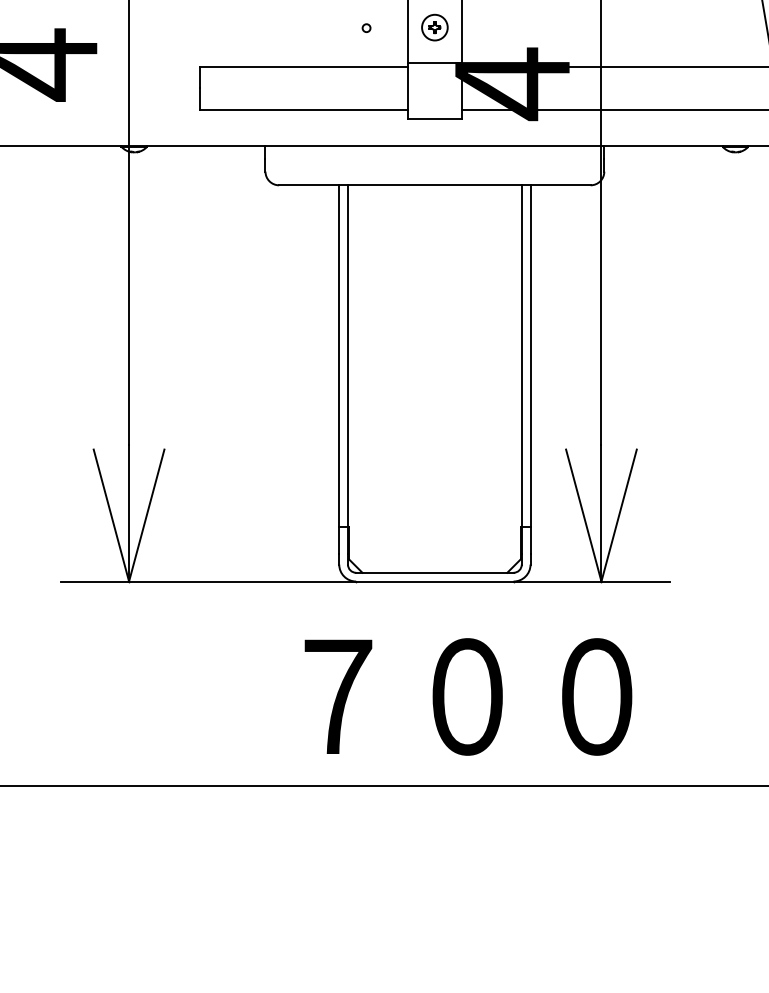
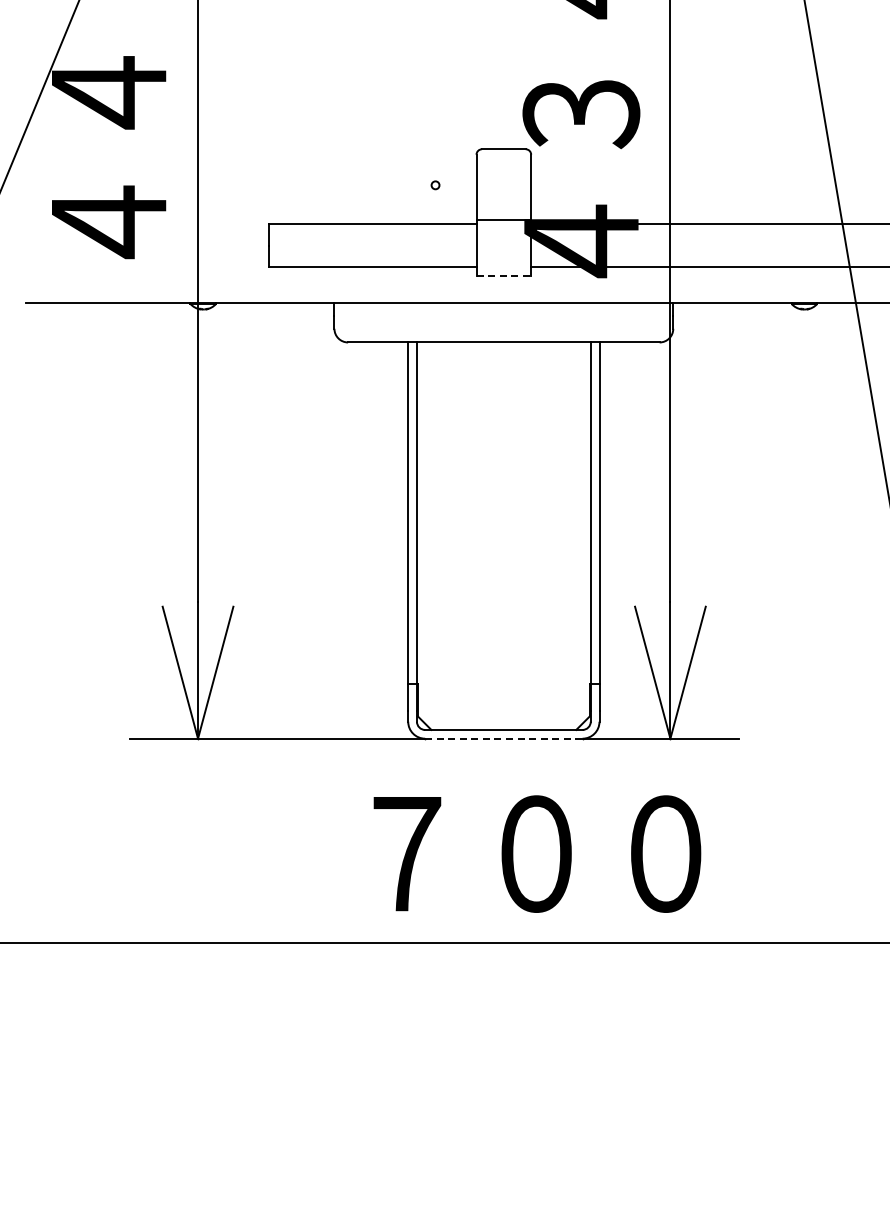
part: (434, 27) -> (503, 184), removed
line: (435, 119) -> (504, 276), solid -> dashed
line: (434, 581) -> (503, 738), solid -> dashed

